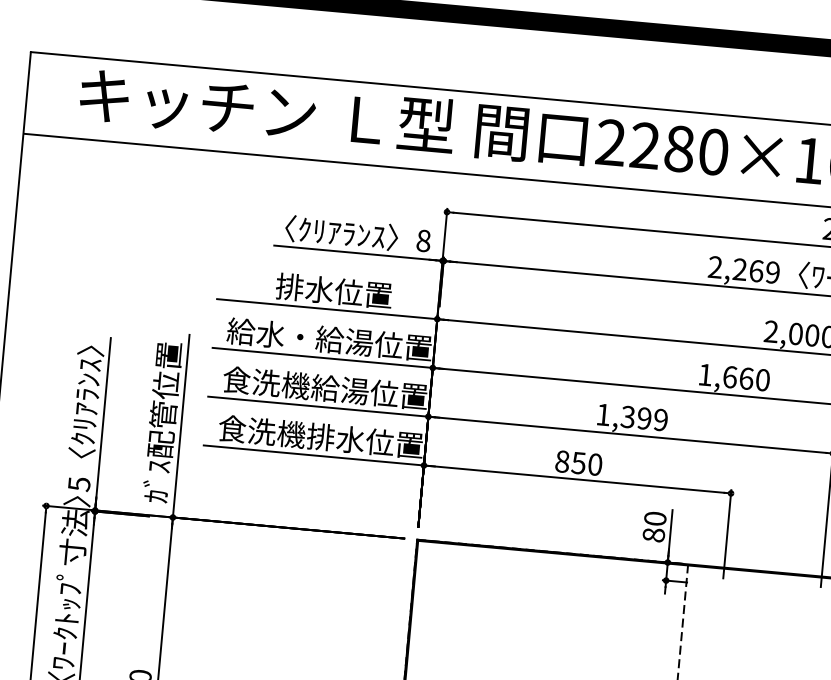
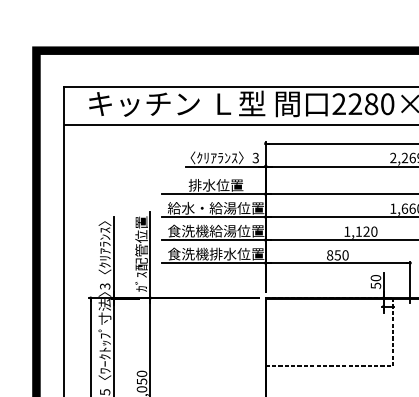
text: (422, 241) -> (255, 158), 8 -> 3
text: (644, 418) -> (366, 231), 1,399 -> 1,120
text: (77, 484) -> (104, 286), 5 -> 3
text: (652, 534) -> (375, 285), 80 -> 50

